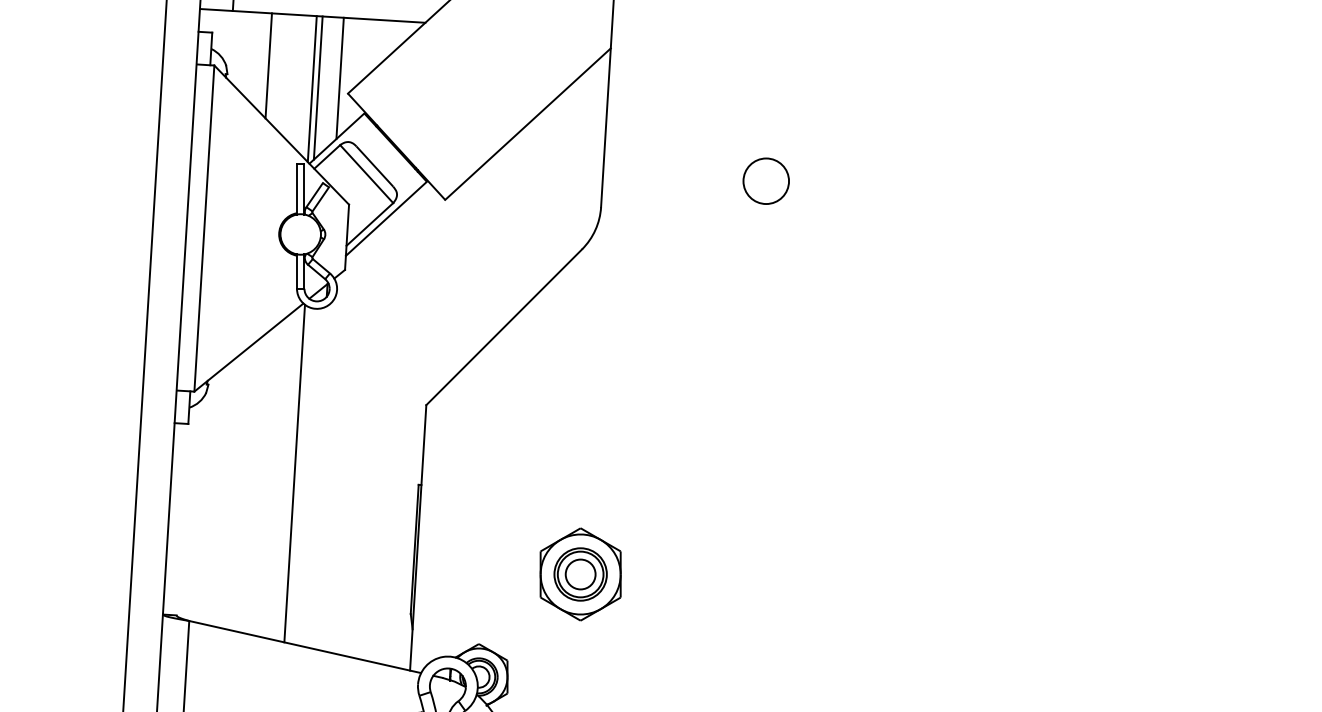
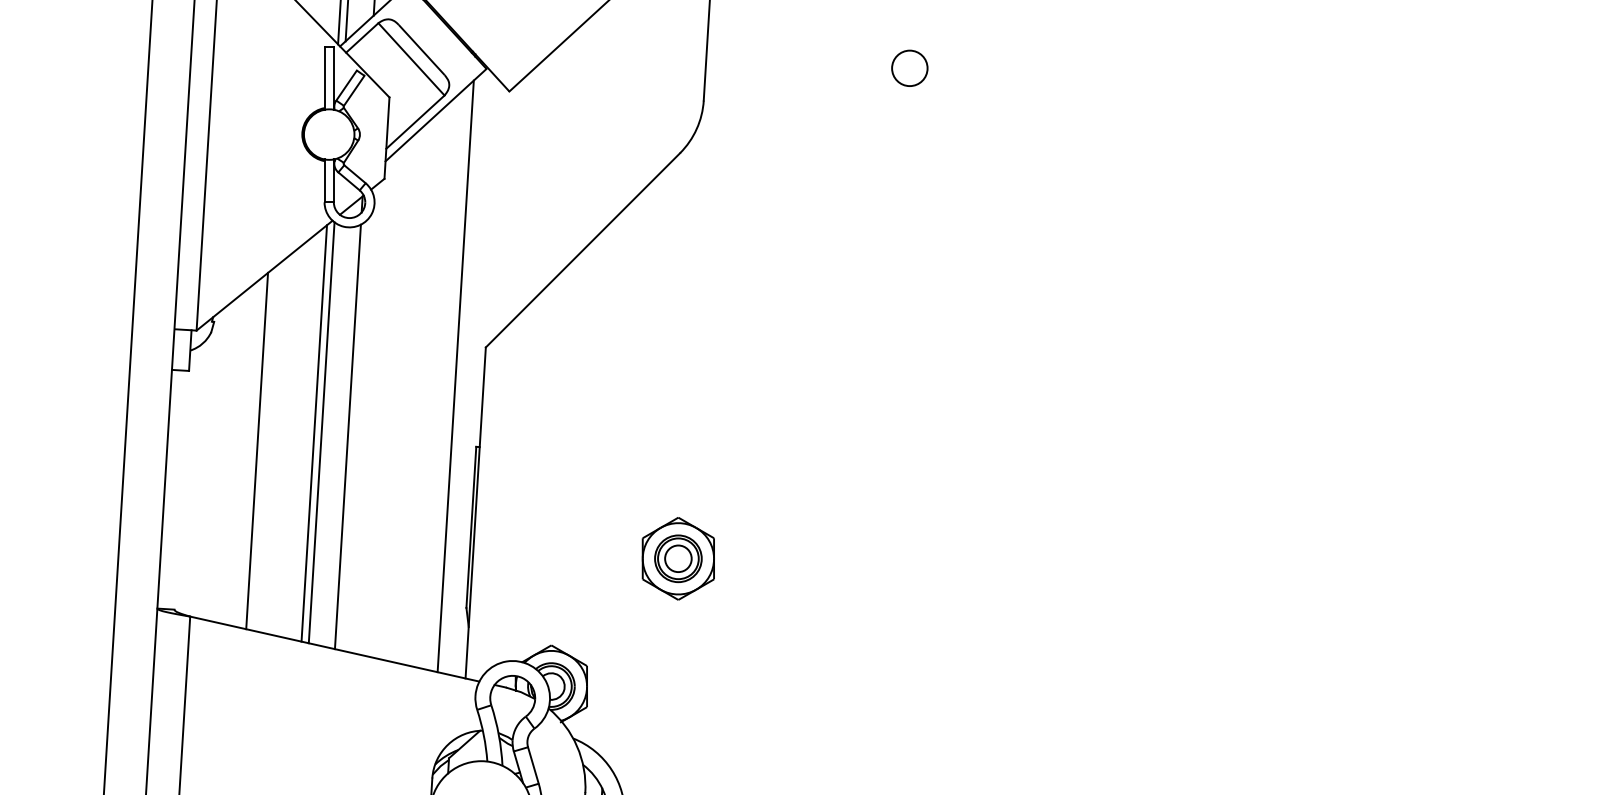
circle: (766, 181) -> (910, 68), size x0.62
line: (401, 428) -> (454, 376), added
line: (288, 474) -> (313, 433), added
line: (315, 476) -> (347, 436), added
line: (242, 488) -> (256, 451), added
part: (580, 574) -> (678, 558), size x0.71

